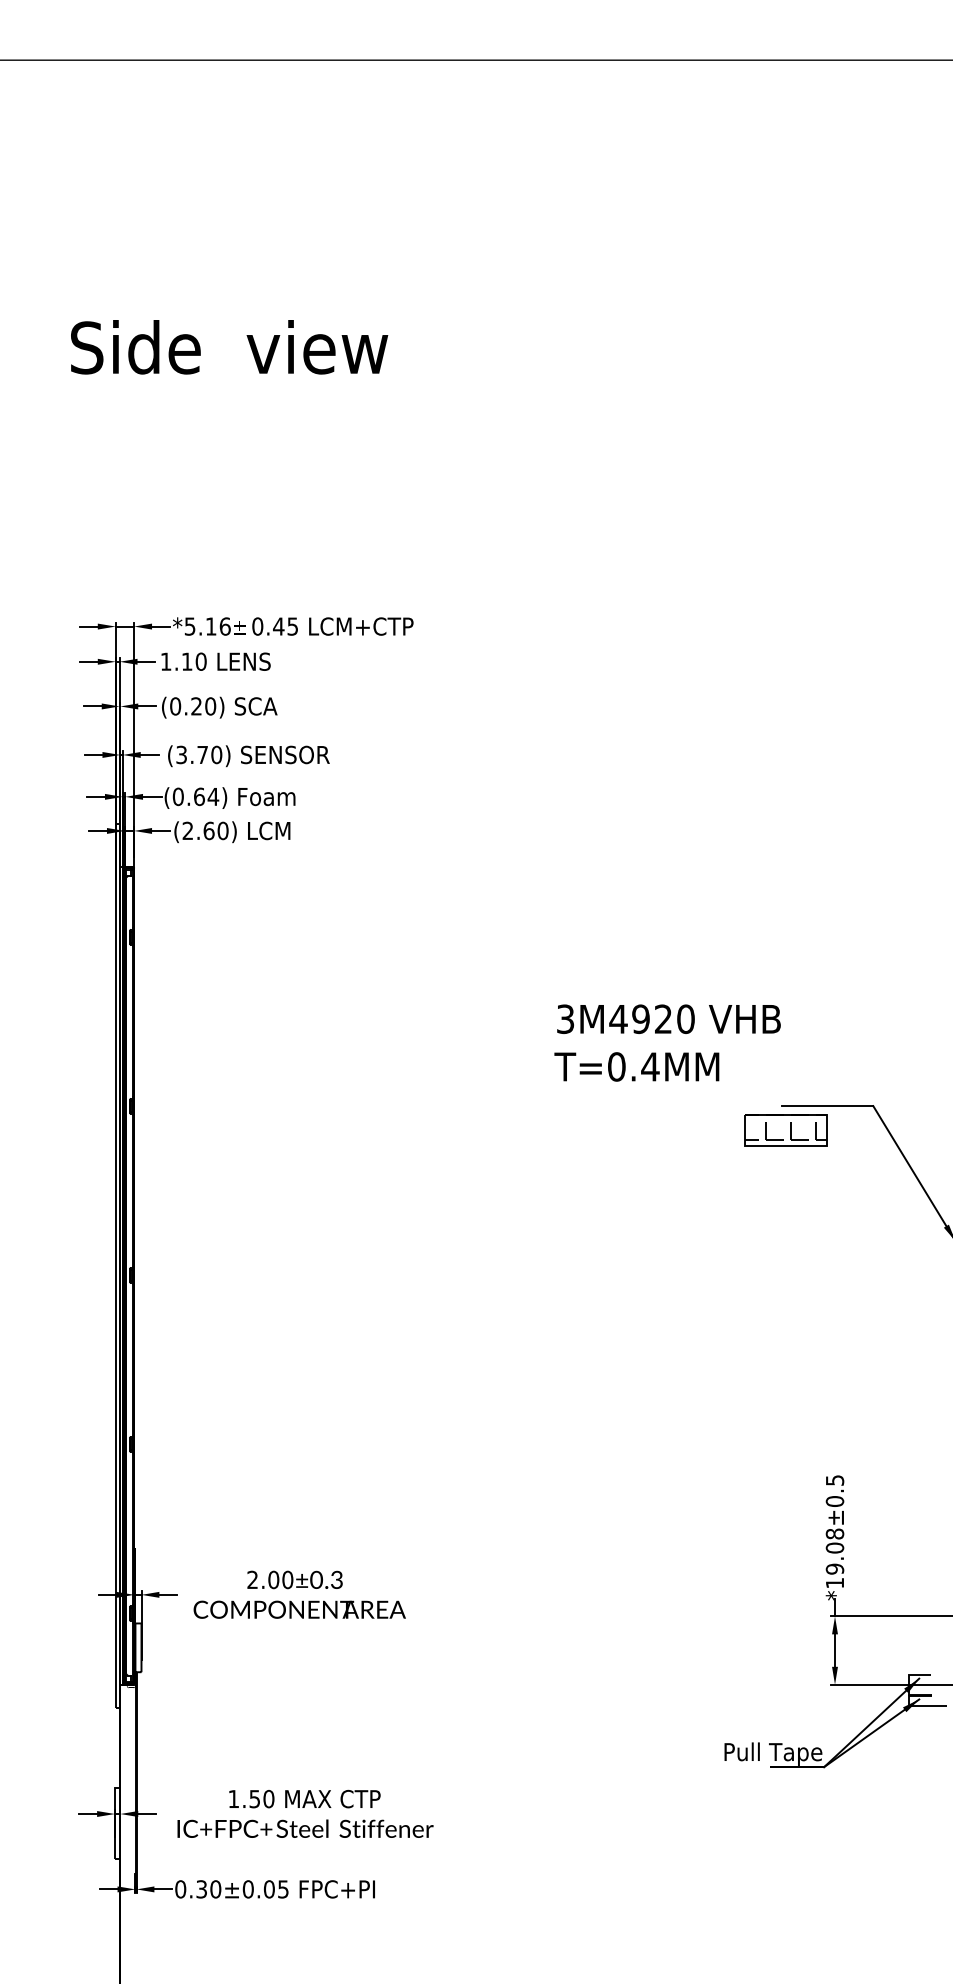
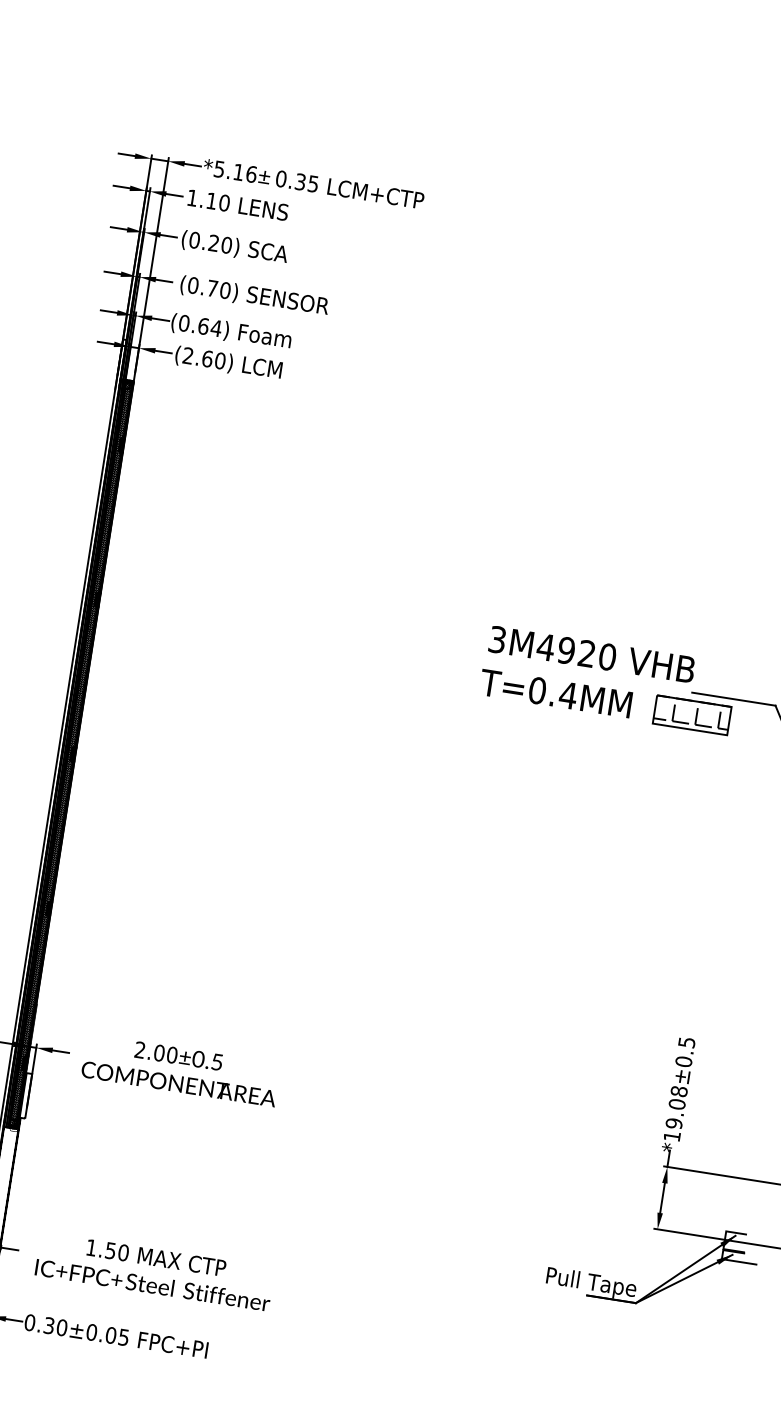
text: (278, 626) -> (300, 181), 0.45 -> 0.35
text: (181, 754) -> (193, 285), (3.70) -> (0.70)
text: (667, 1042) -> (587, 675), moved
hatch: (129, 1275) -> (71, 754), added
text: (336, 1579) -> (216, 1061), ±0.3 -> ±0.5

